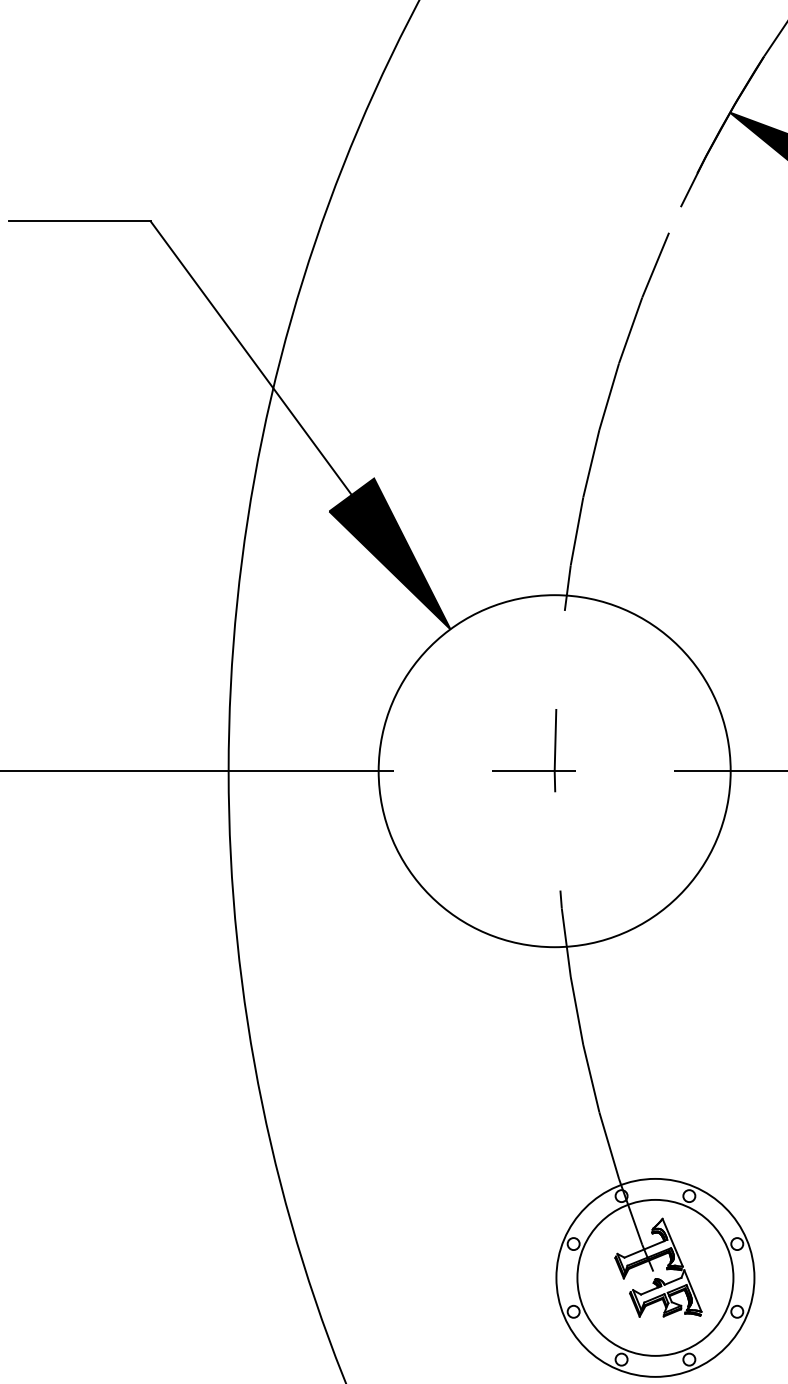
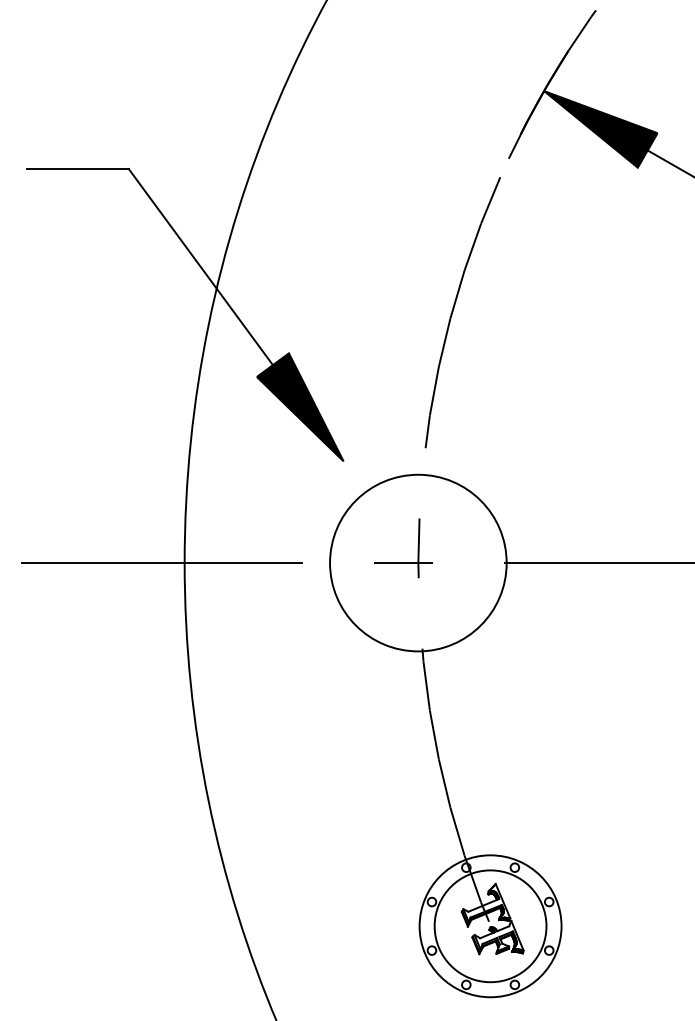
circle: (554, 770) -> (418, 562), size x0.7

